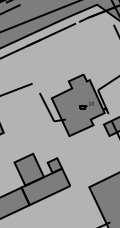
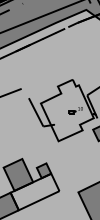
fill: (77, 105) -> (66, 110), removed
fill: (45, 186) -> (34, 191), removed

